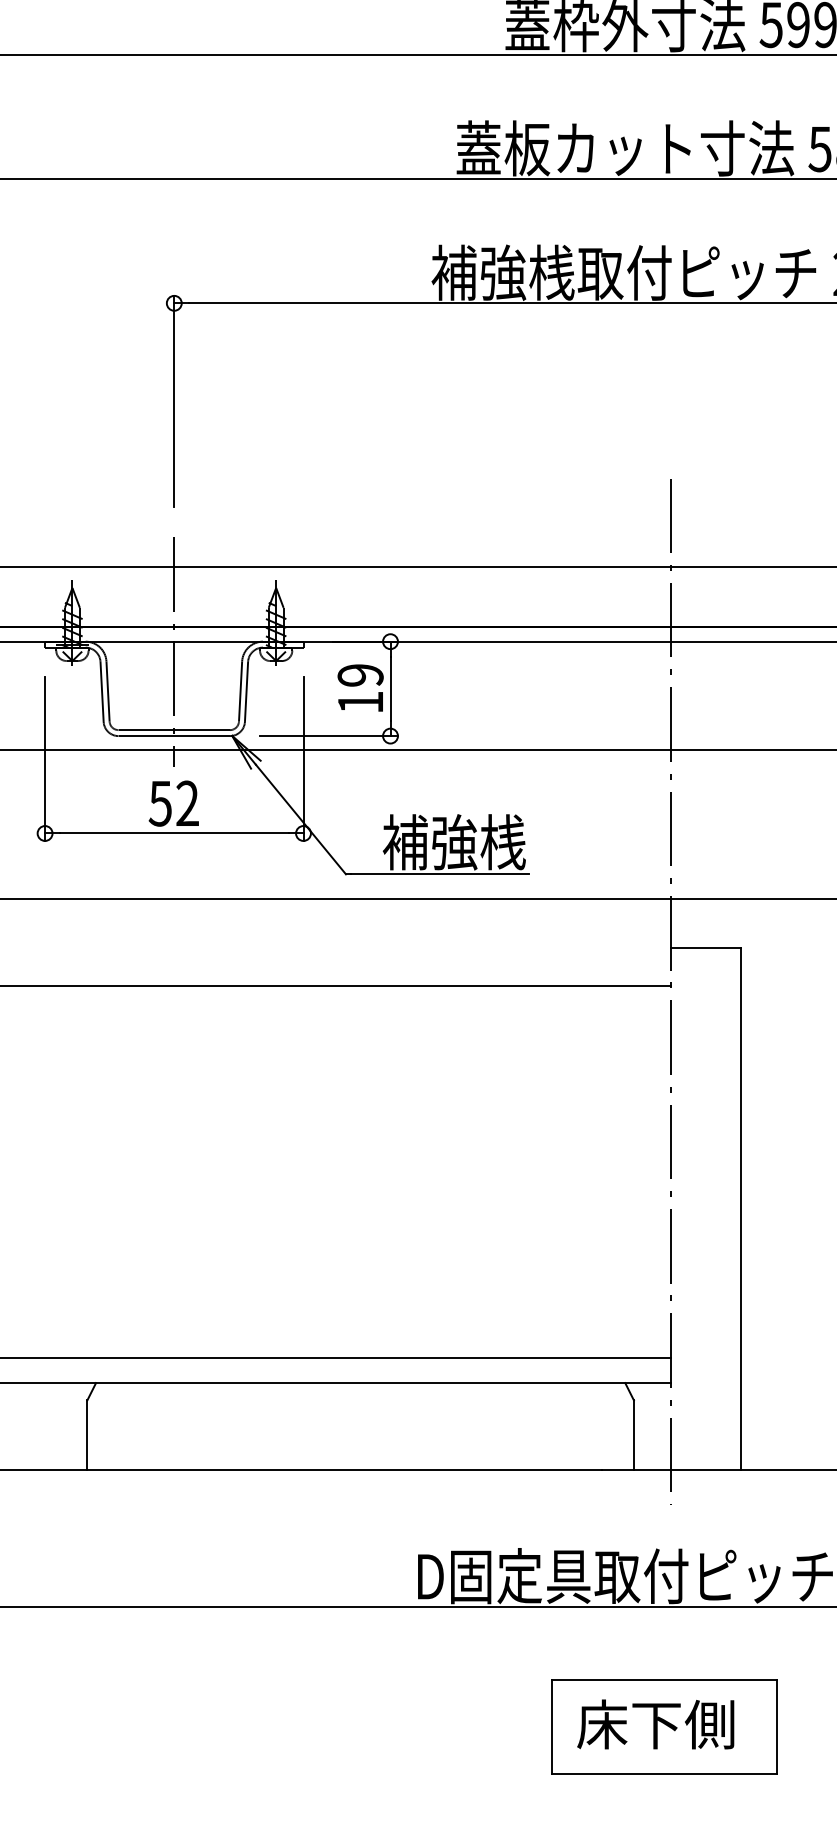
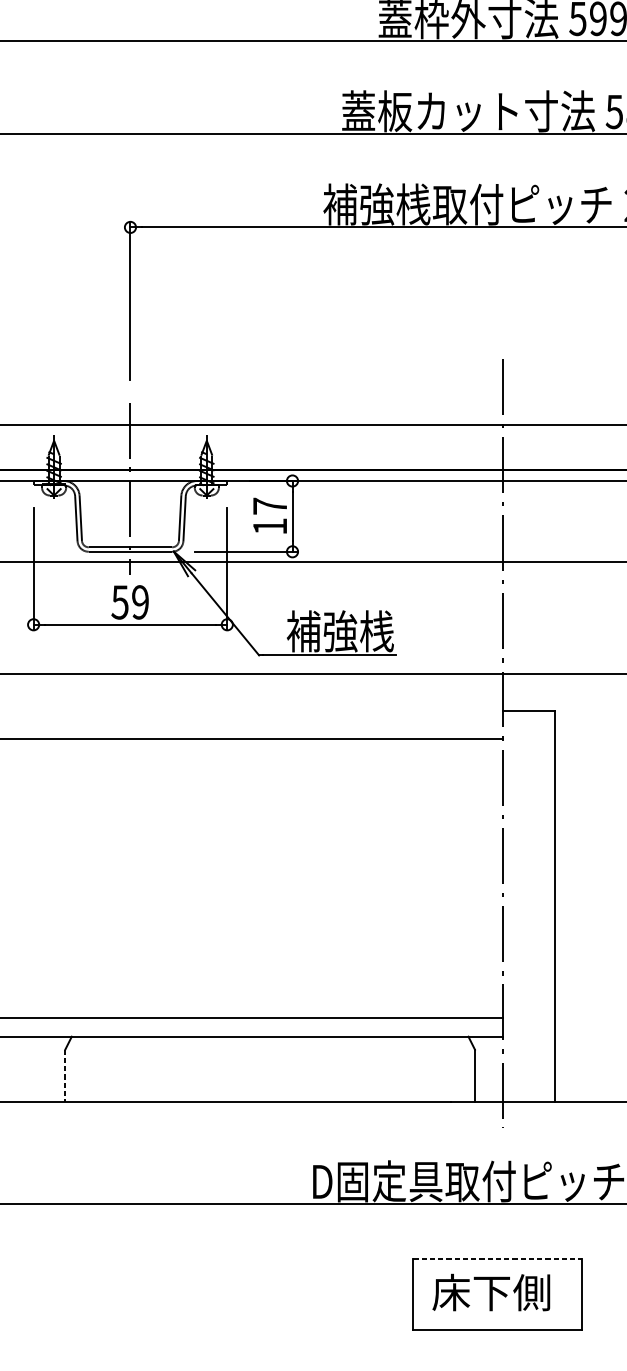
text: (360, 675) -> (270, 506), 19 -> 17
text: (187, 803) -> (140, 602), 52 -> 59
line: (87, 1435) -> (65, 1075), solid -> dashed
line: (664, 1679) -> (497, 1258), solid -> dashed

